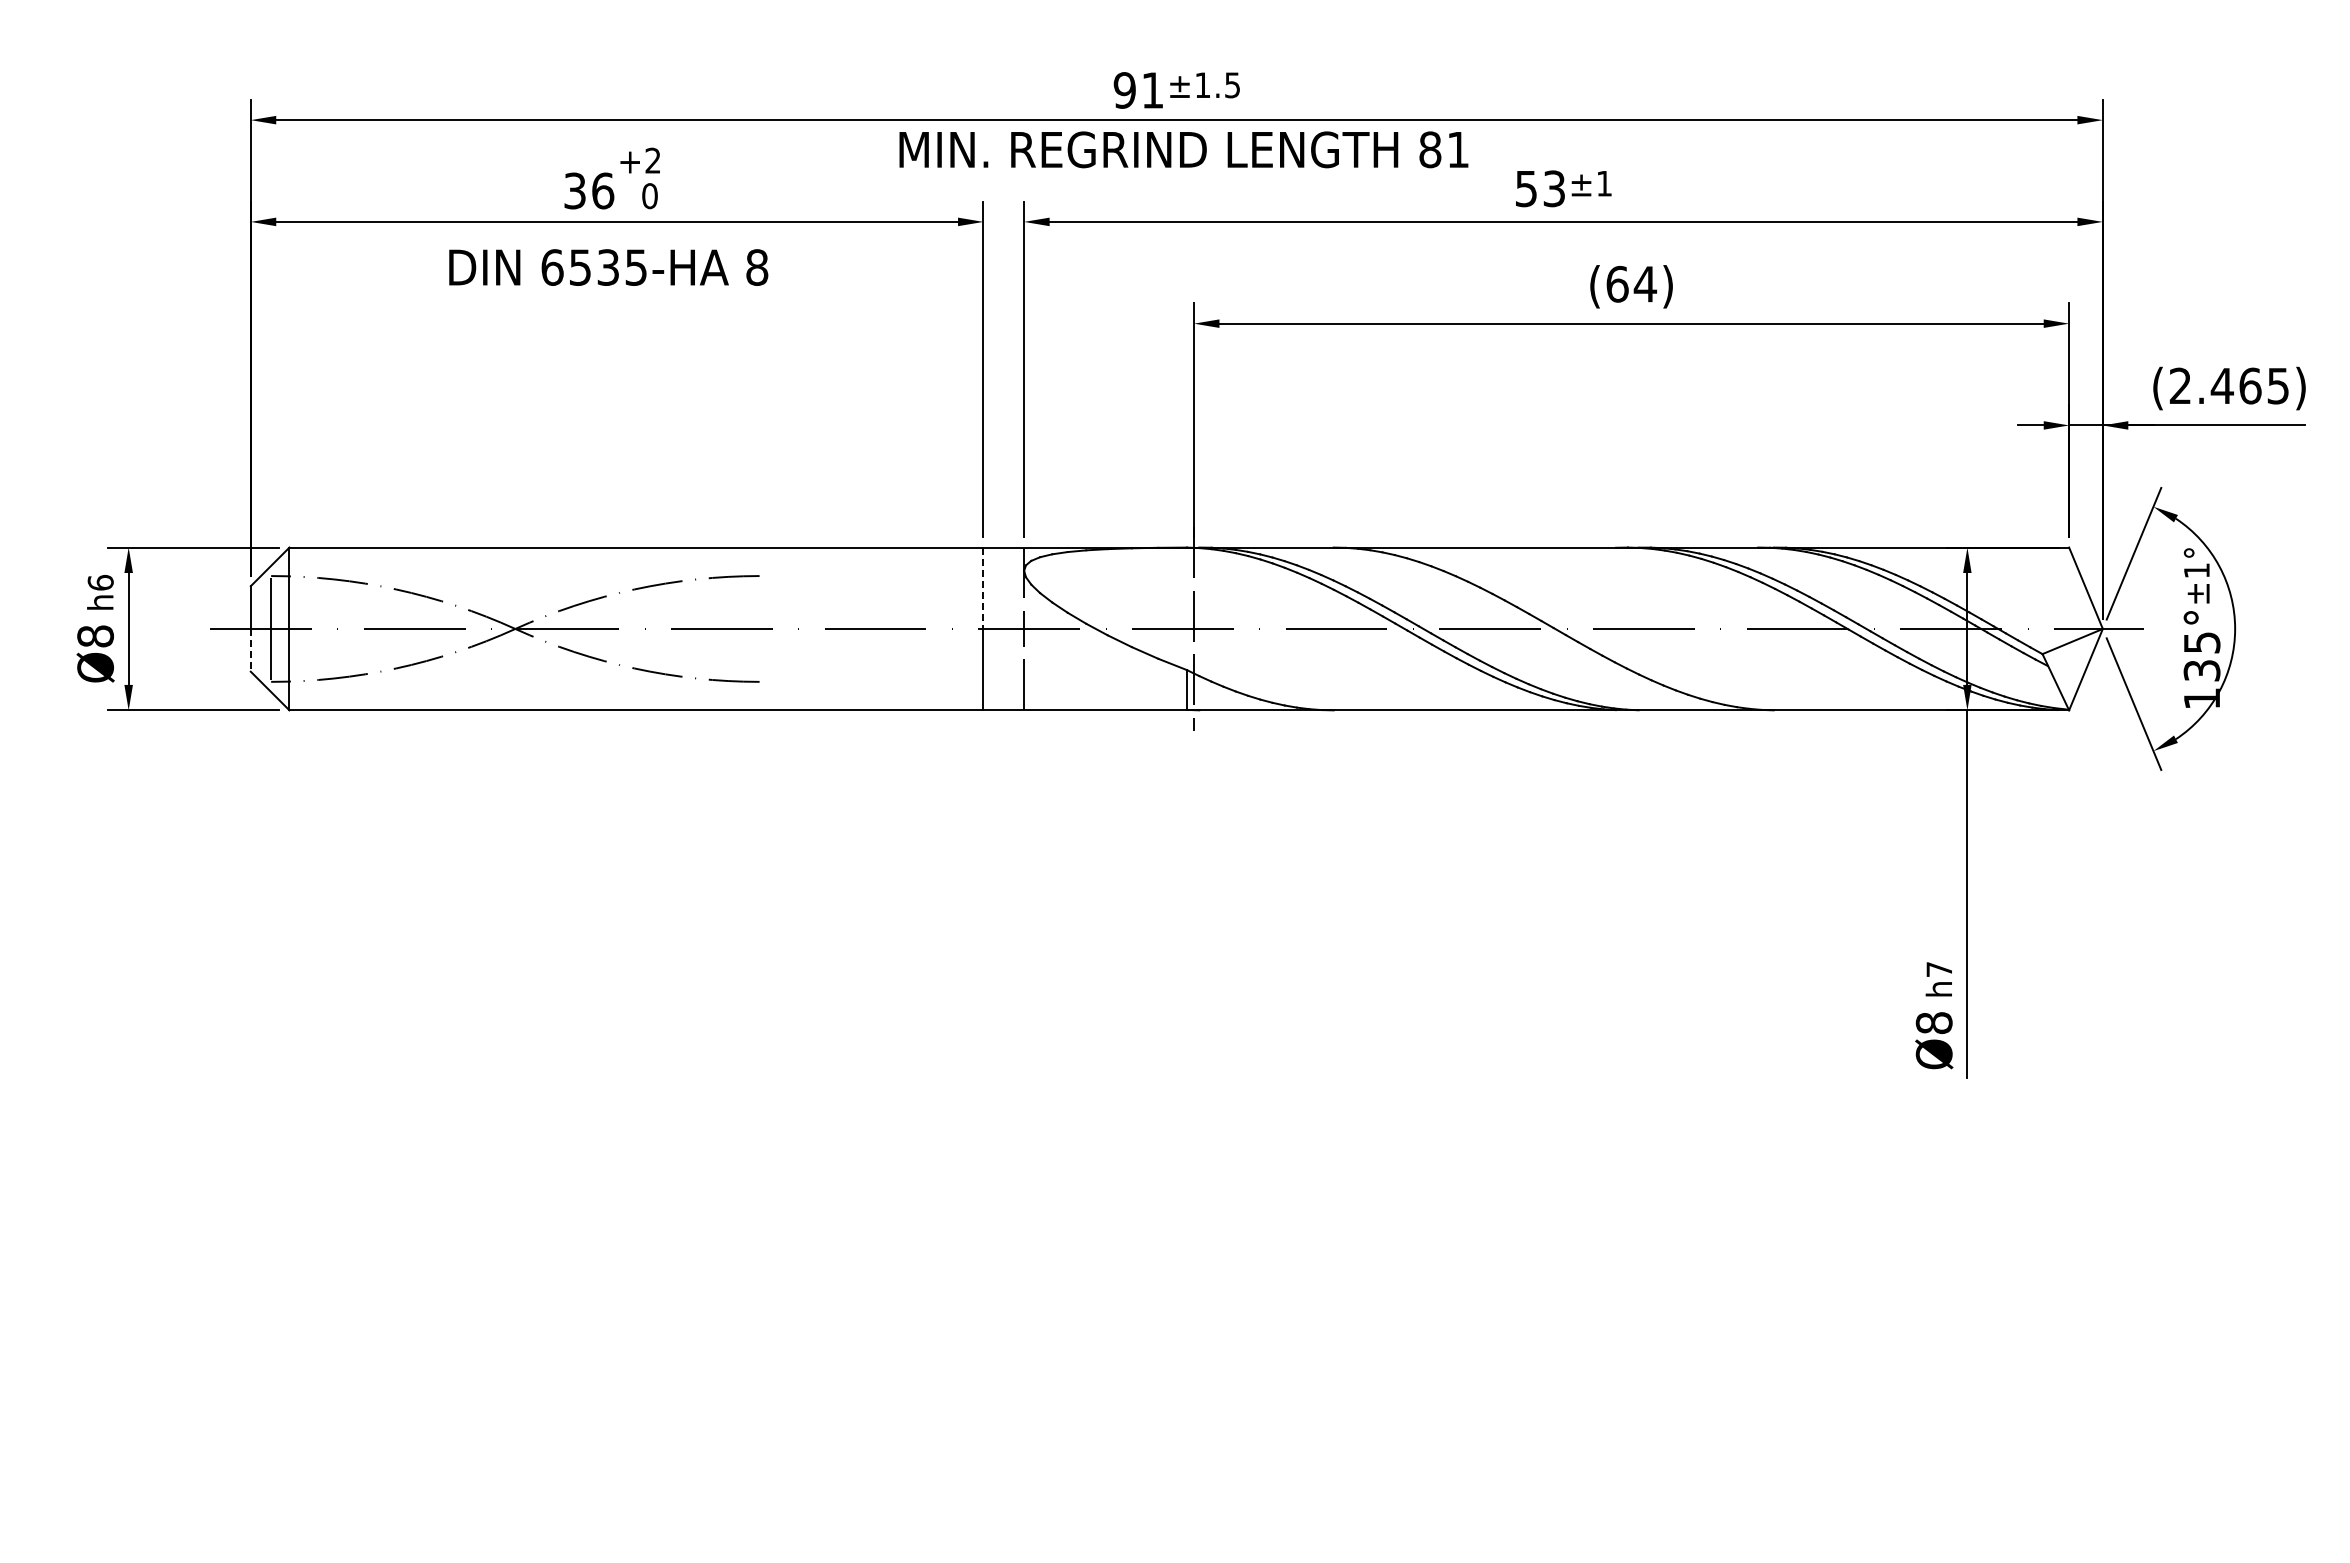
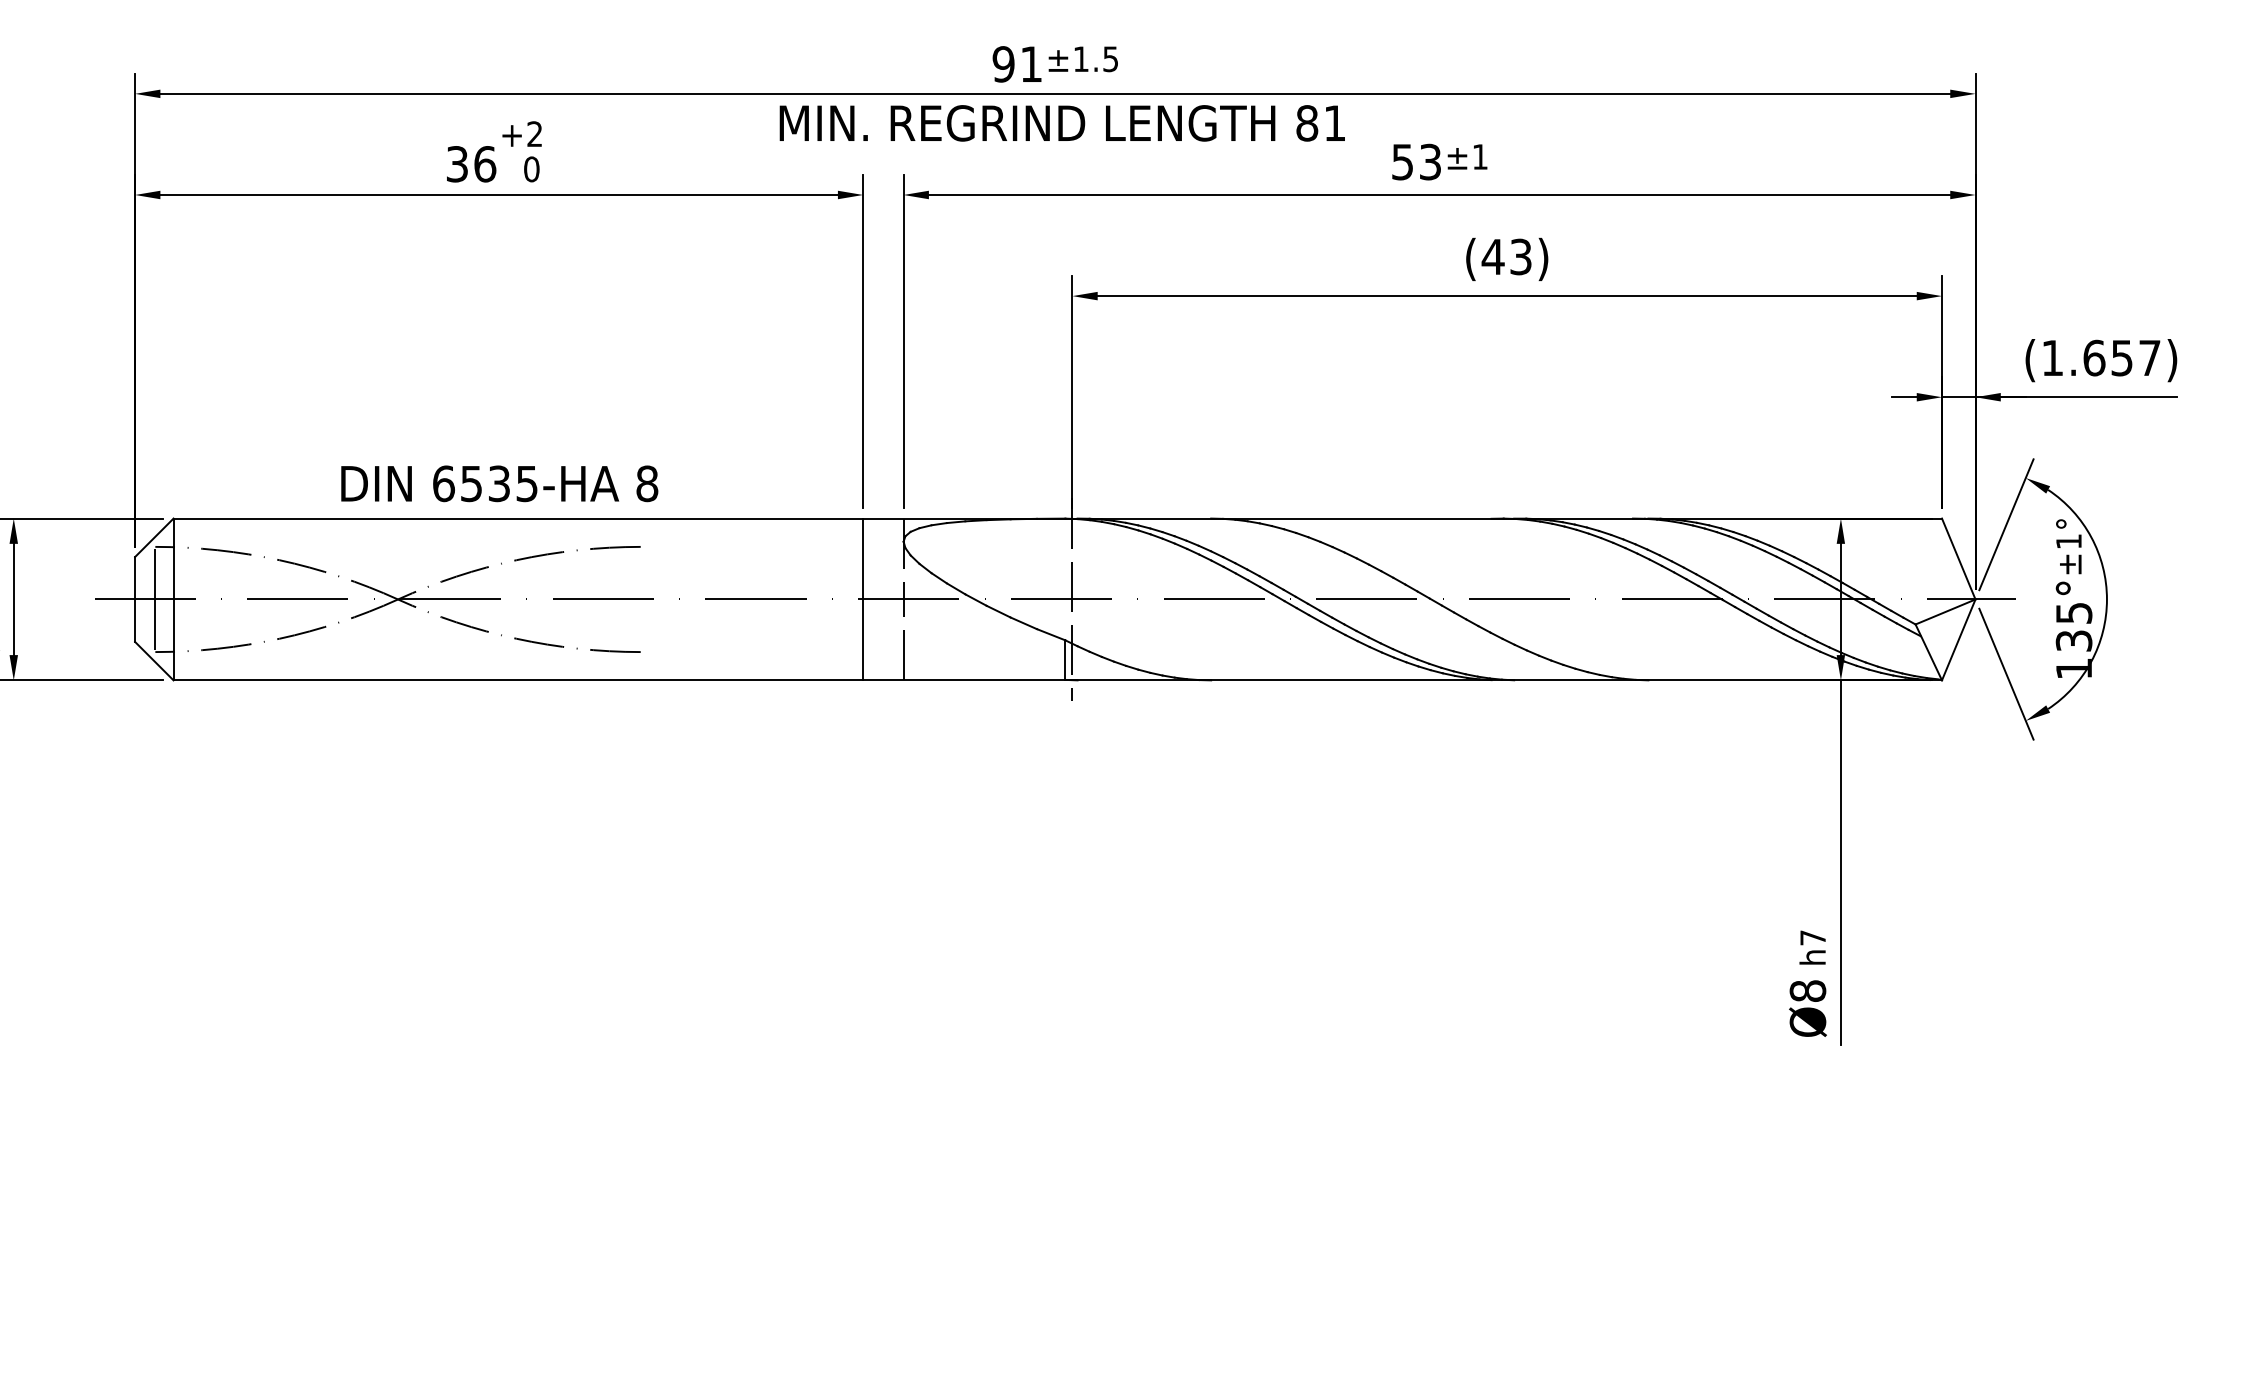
text: (608, 267) -> (499, 483), moved
text: (1631, 283) -> (1507, 256), (64) -> (43)
text: (2228, 385) -> (2100, 357), (2.465) -> (1.657)
line: (983, 588) -> (863, 559), dashed -> solid
line: (250, 650) -> (134, 620), dashed -> solid

